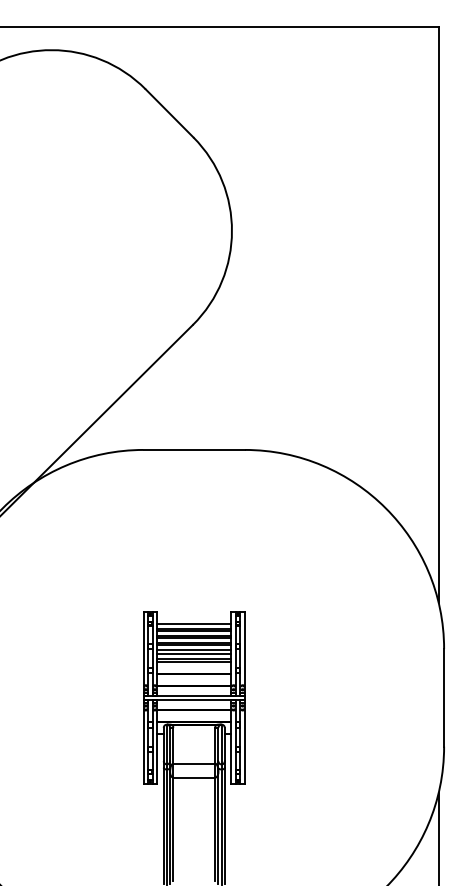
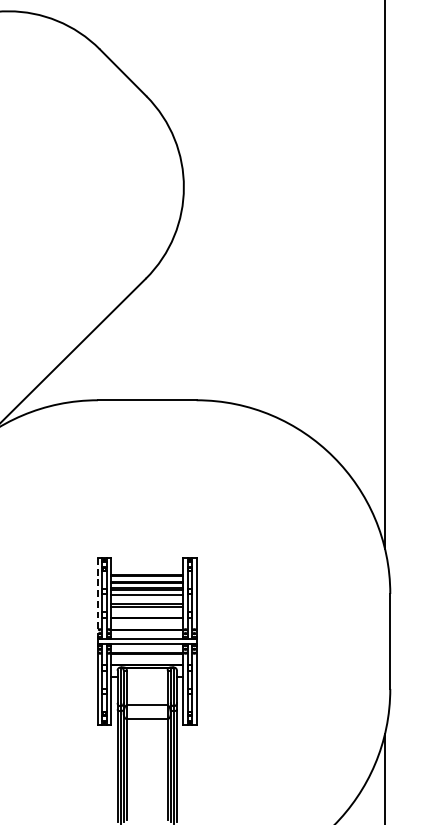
line: (194, 624) -> (147, 570), removed
line: (143, 652) -> (97, 597), solid -> dashed
line: (194, 653) -> (147, 598), removed

